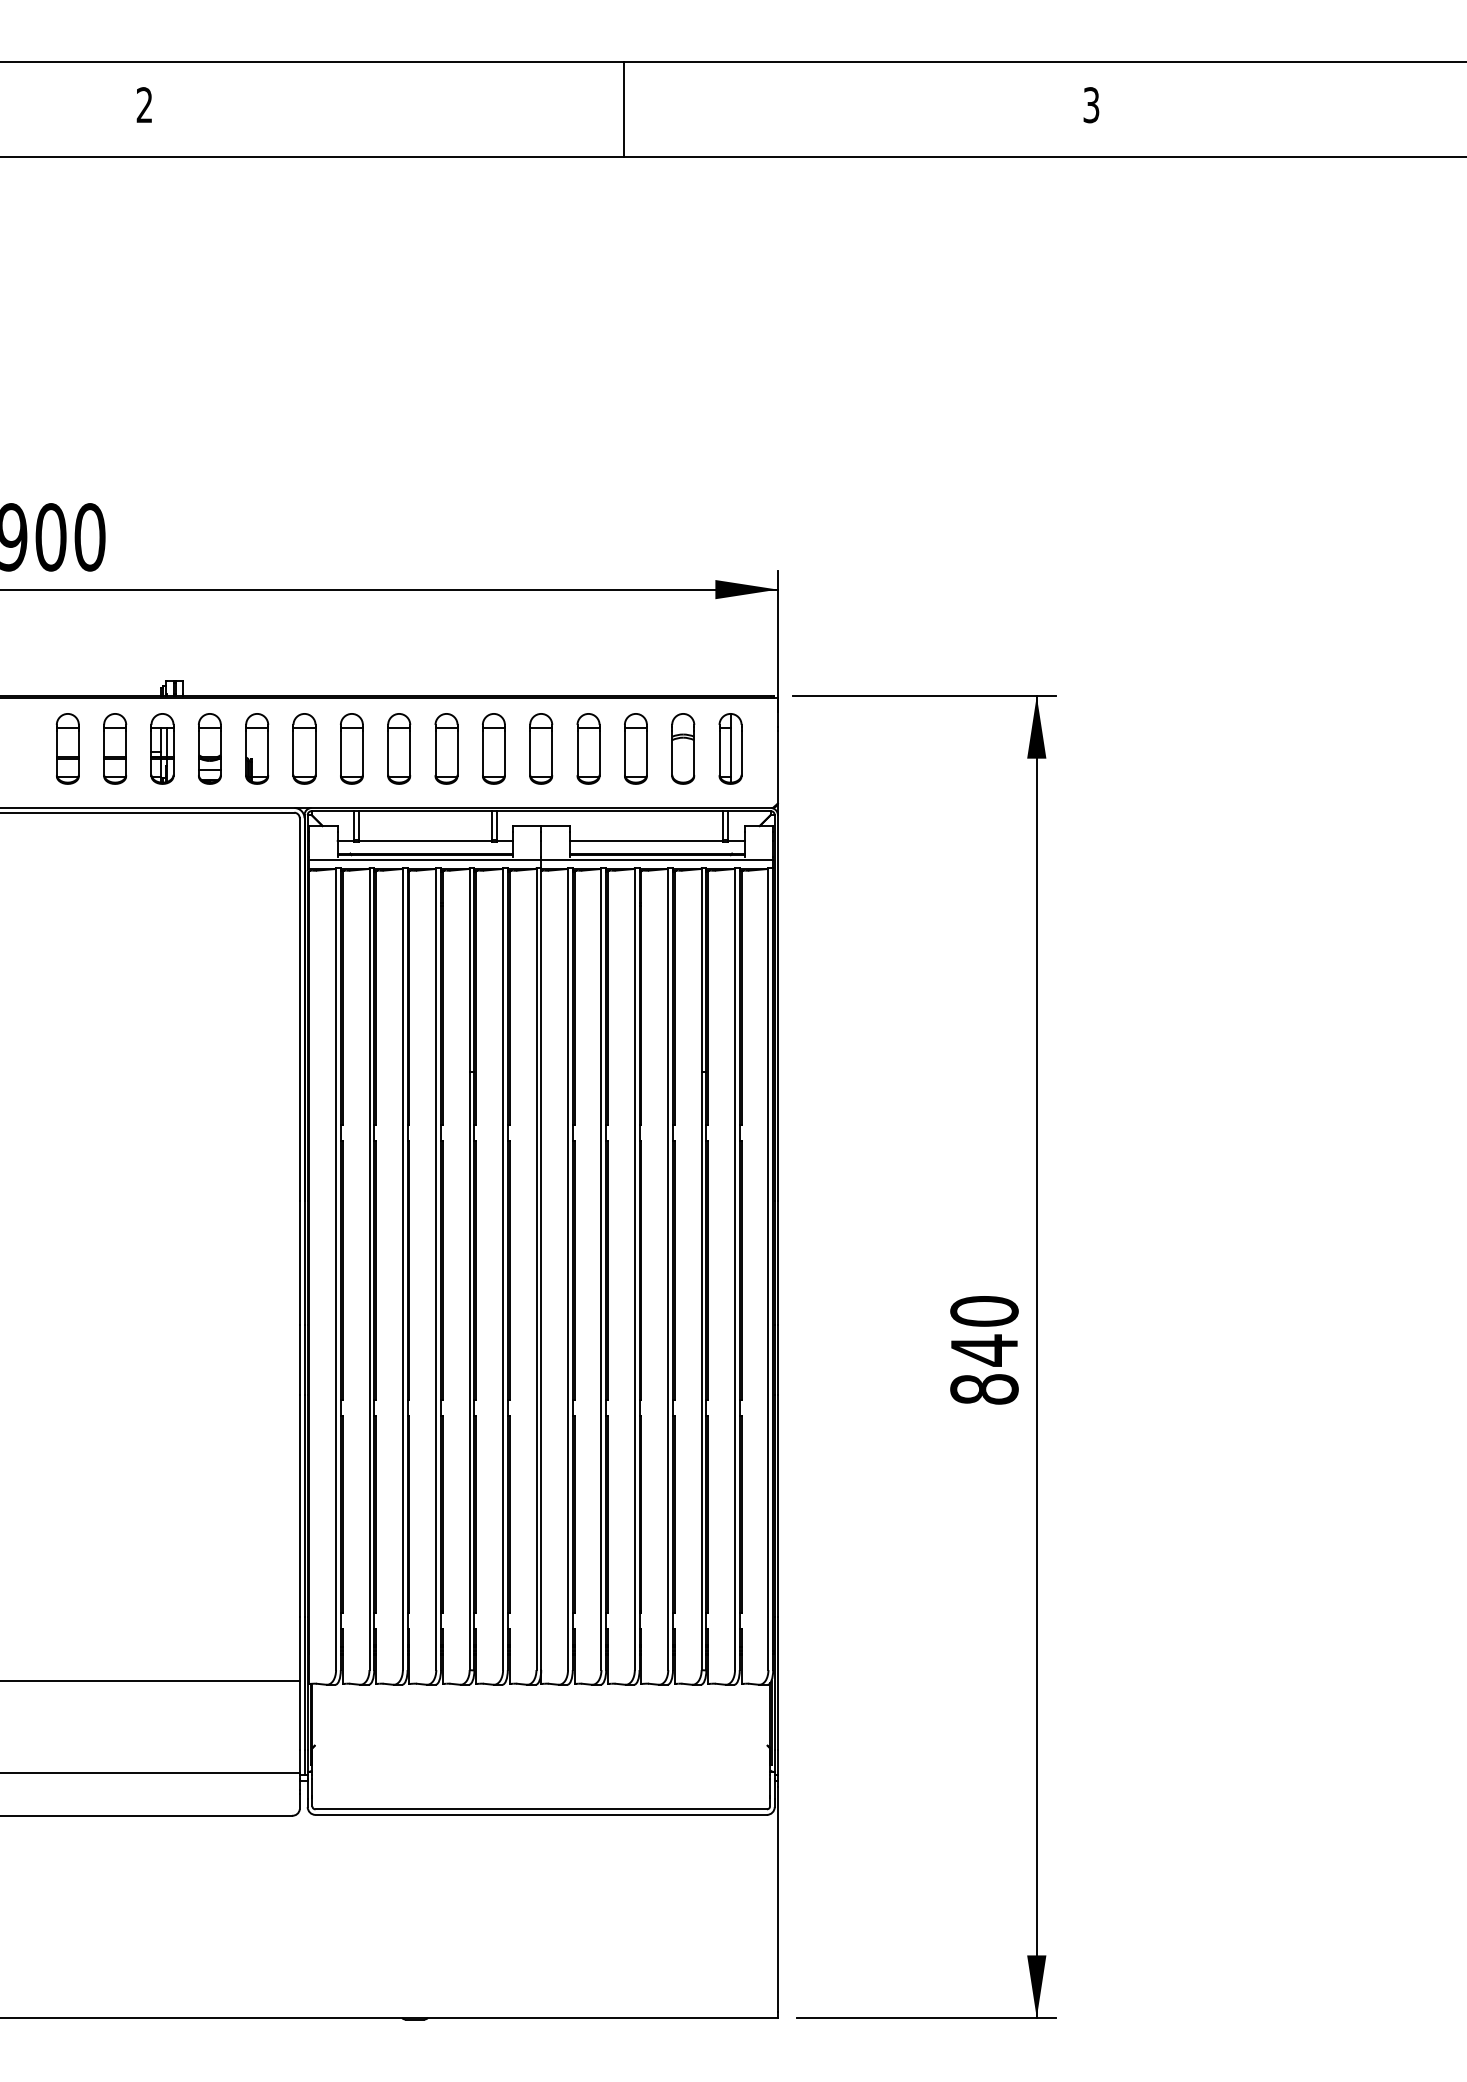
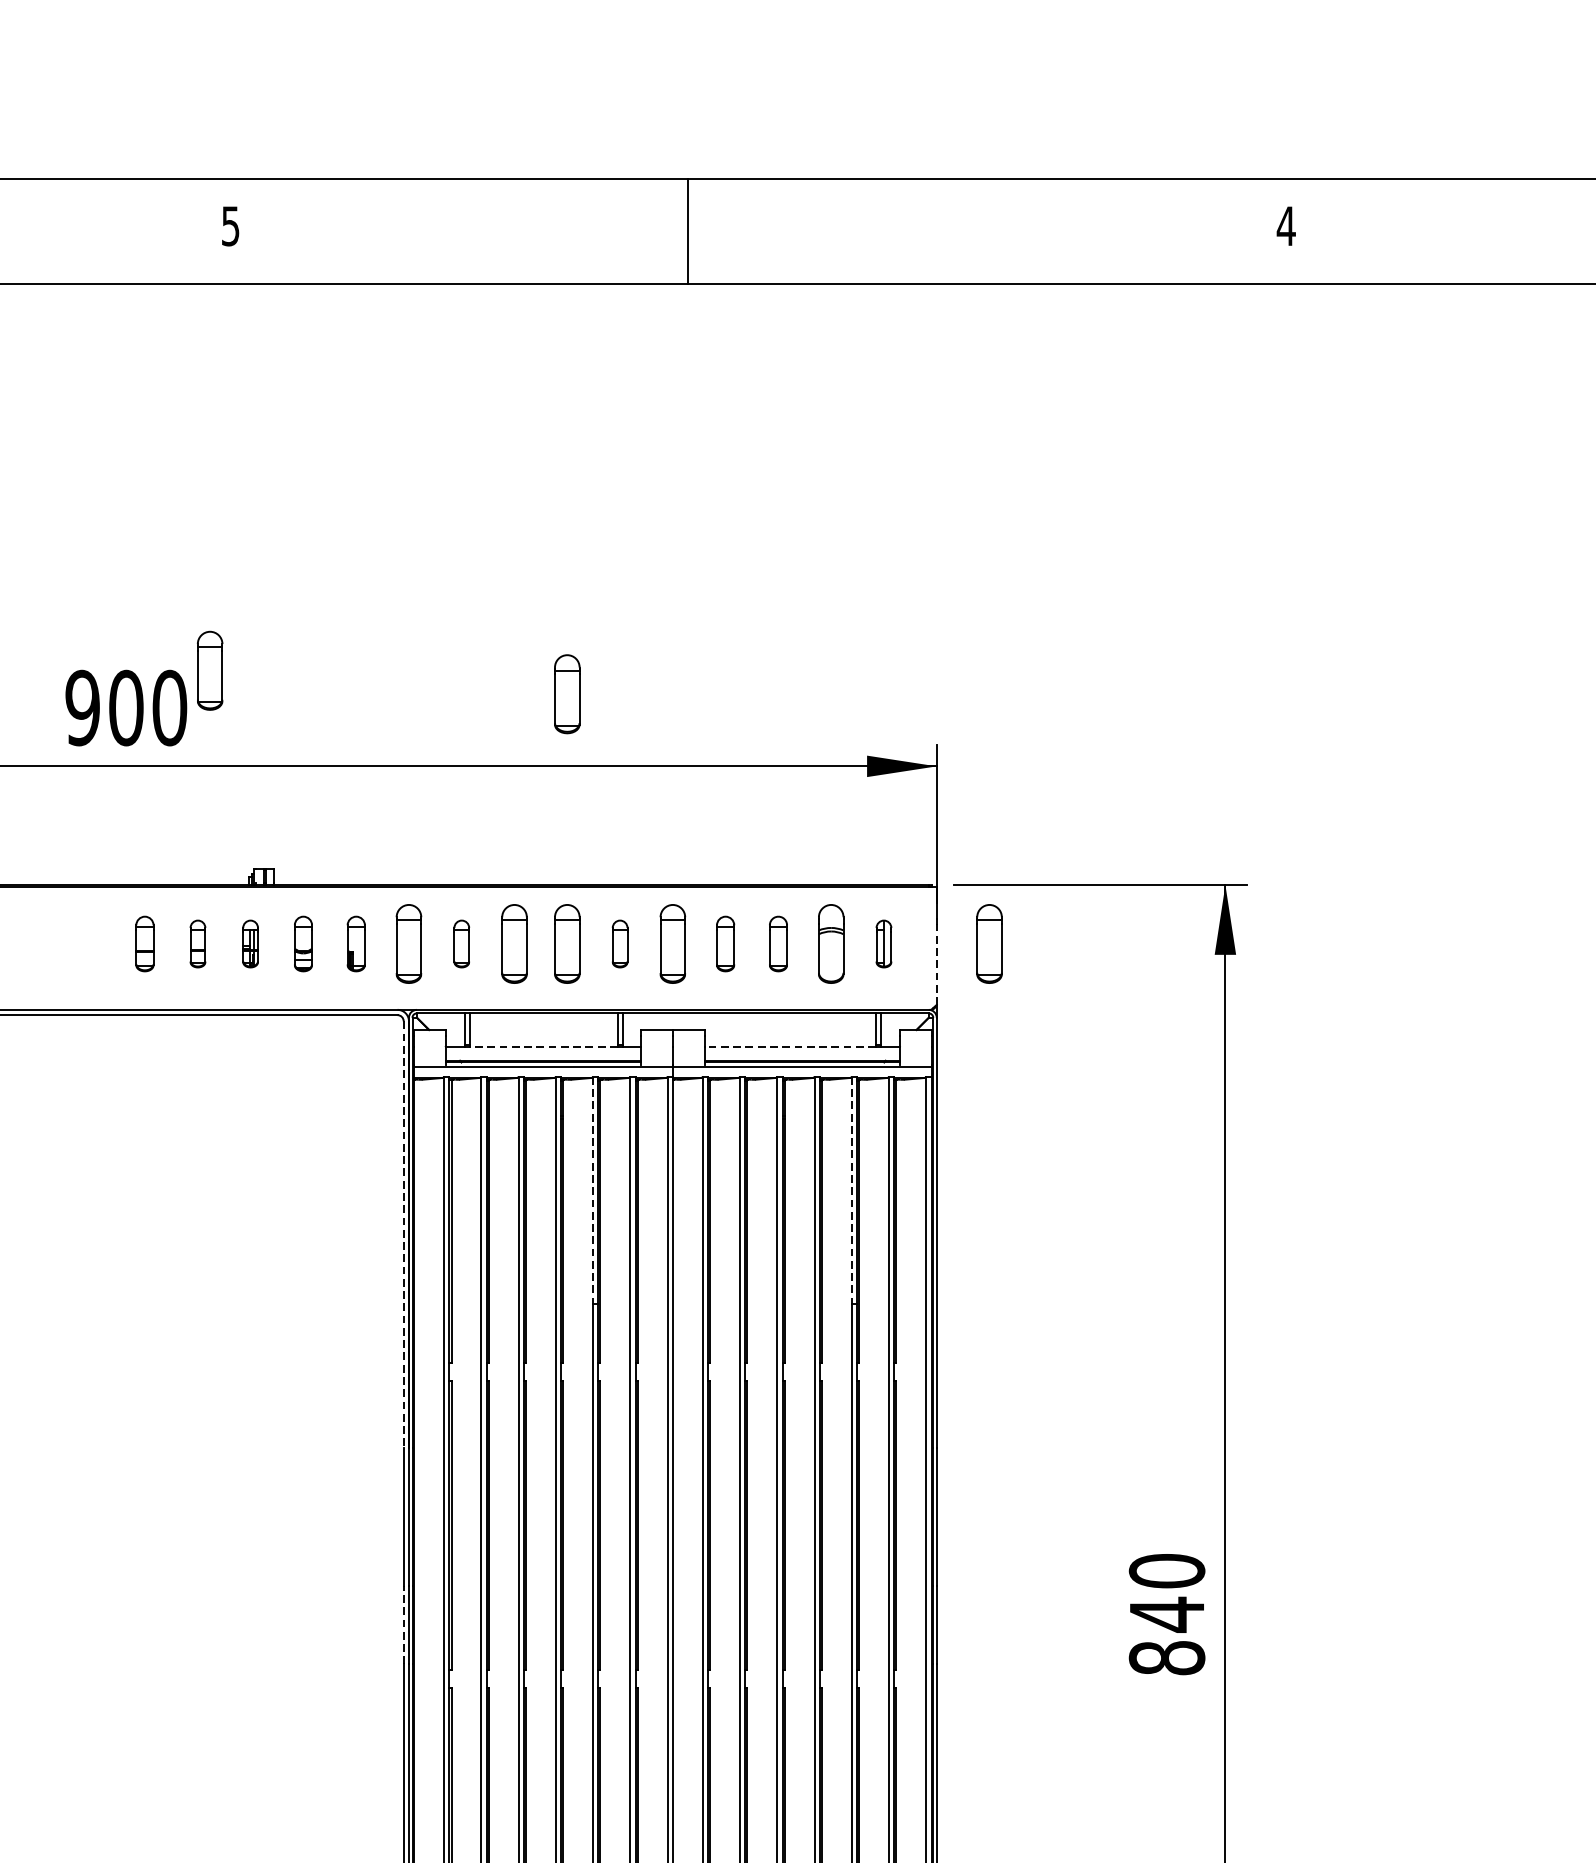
text: (144, 105) -> (230, 226), 2 -> 5
text: (1090, 105) -> (1285, 226), 3 -> 4
line: (623, 109) -> (687, 231), moved
part: (126, 503) -> (210, 670), added
part: (446, 524) -> (567, 693), added
part: (67, 748) -> (144, 943), size x0.7
part: (115, 748) -> (198, 943), size x0.6
part: (162, 748) -> (250, 943), size x0.6
part: (209, 748) -> (303, 943), size x0.7
part: (257, 748) -> (356, 943), size x0.7
part: (351, 748) -> (461, 943), size x0.6
part: (493, 748) -> (619, 943), size x0.6
part: (588, 748) -> (725, 943), size x0.7
part: (635, 748) -> (777, 943), size x0.7
part: (730, 748) -> (883, 943), size x0.6
part: (825, 748) -> (989, 943), added
line: (777, 766) -> (936, 963), solid -> dashed
line: (424, 841) -> (542, 1047), solid -> dashed
line: (646, 841) -> (790, 1047), solid -> dashed
line: (469, 969) -> (592, 1189), solid -> dashed
line: (701, 969) -> (851, 1189), solid -> dashed
line: (299, 1010) -> (403, 1235), solid -> dashed
line: (299, 1359) -> (403, 1624), solid -> dashed

